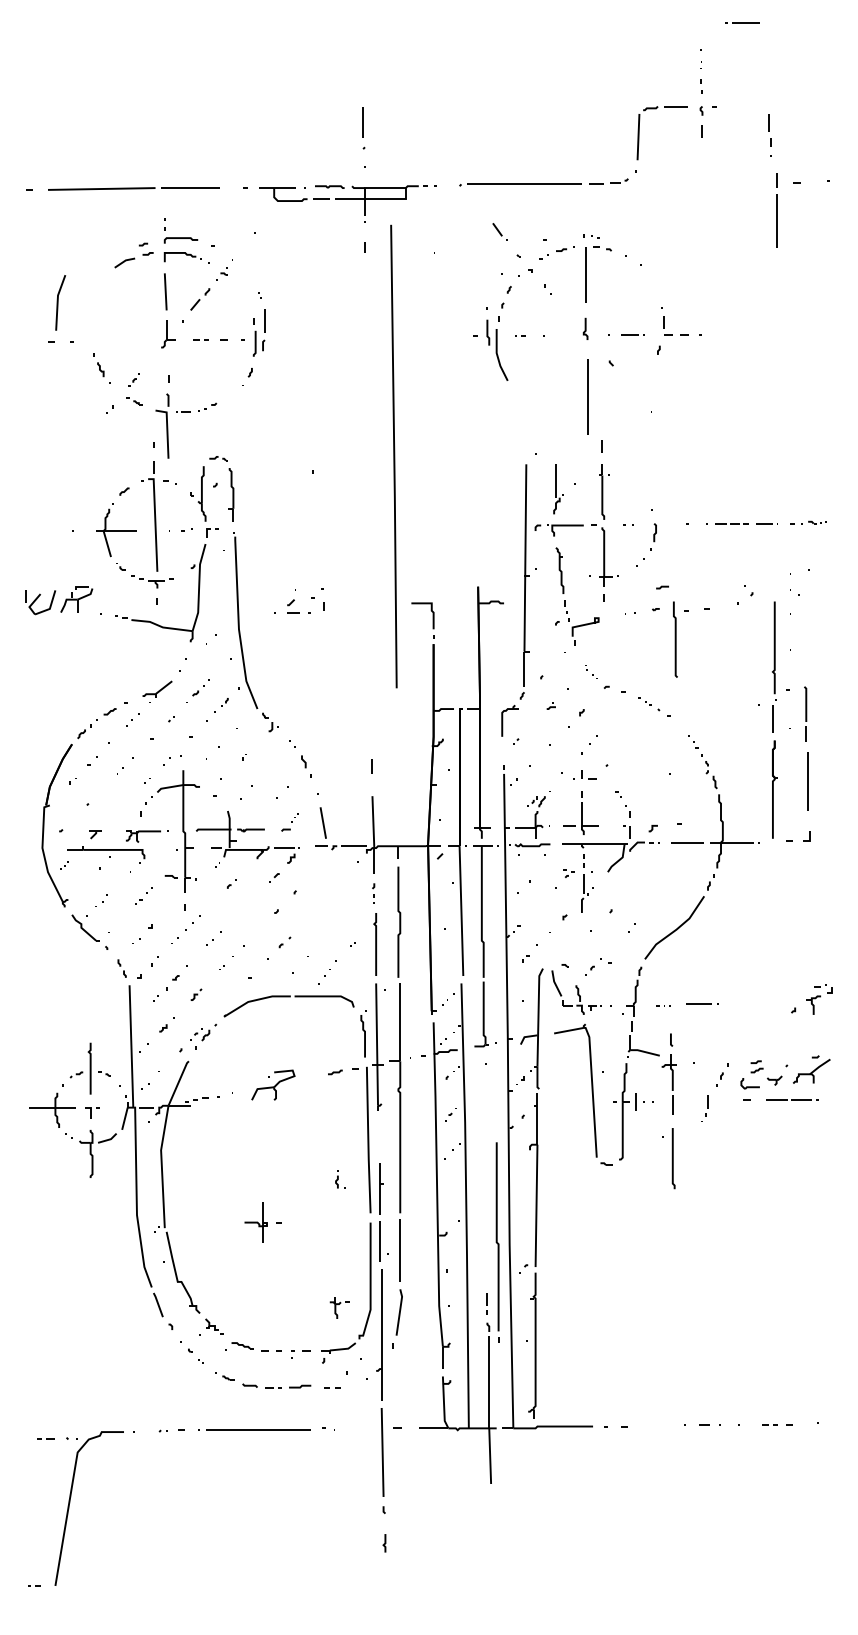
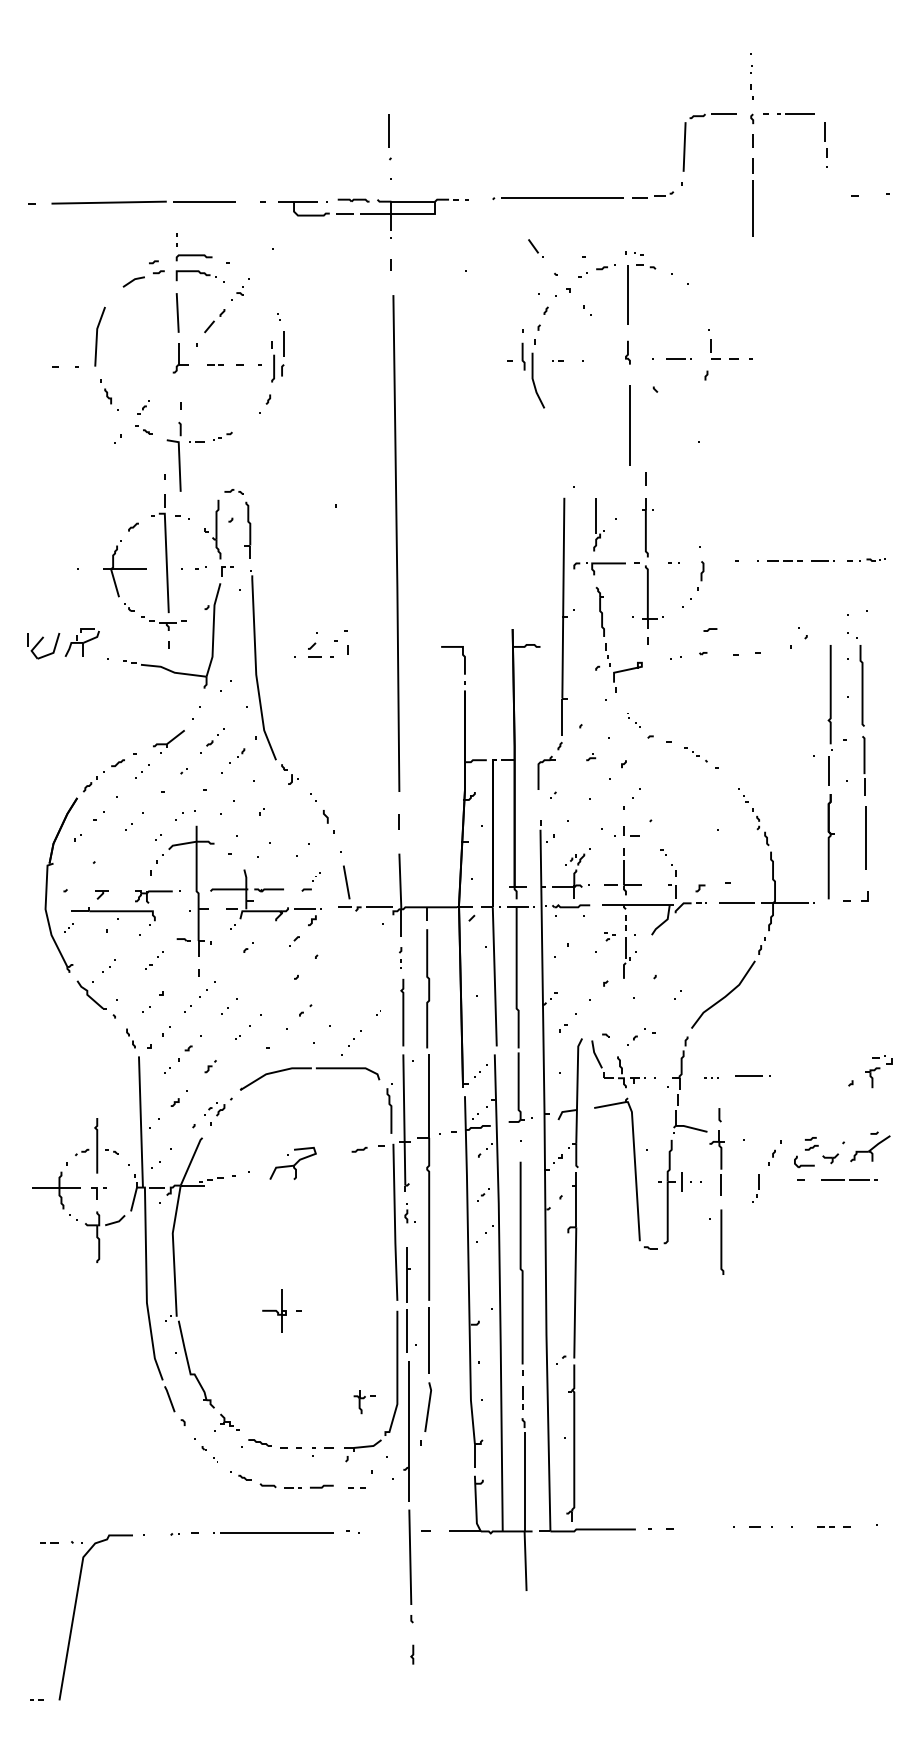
line: (741, 21) -> (795, 113), moved
line: (776, 210) -> (752, 197), moved
line: (58, 302) -> (97, 336), moved
line: (394, 456) -> (396, 543), moved
line: (674, 639) -> (861, 685), moved
part: (339, 1179) -> (409, 1213), moved
part: (497, 1241) -> (521, 1268), moved

